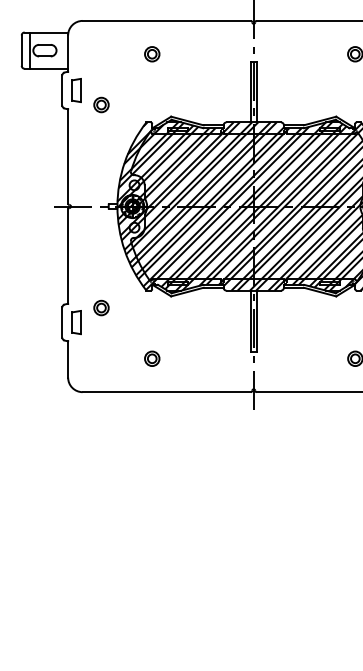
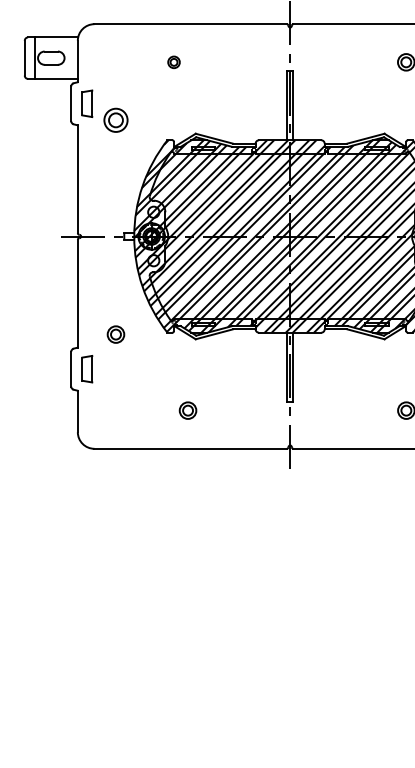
part: (151, 54) -> (173, 62), size x0.7
part: (101, 105) -> (115, 120), size x1.4
part: (101, 307) -> (115, 334), moved
part: (151, 358) -> (187, 410), moved

